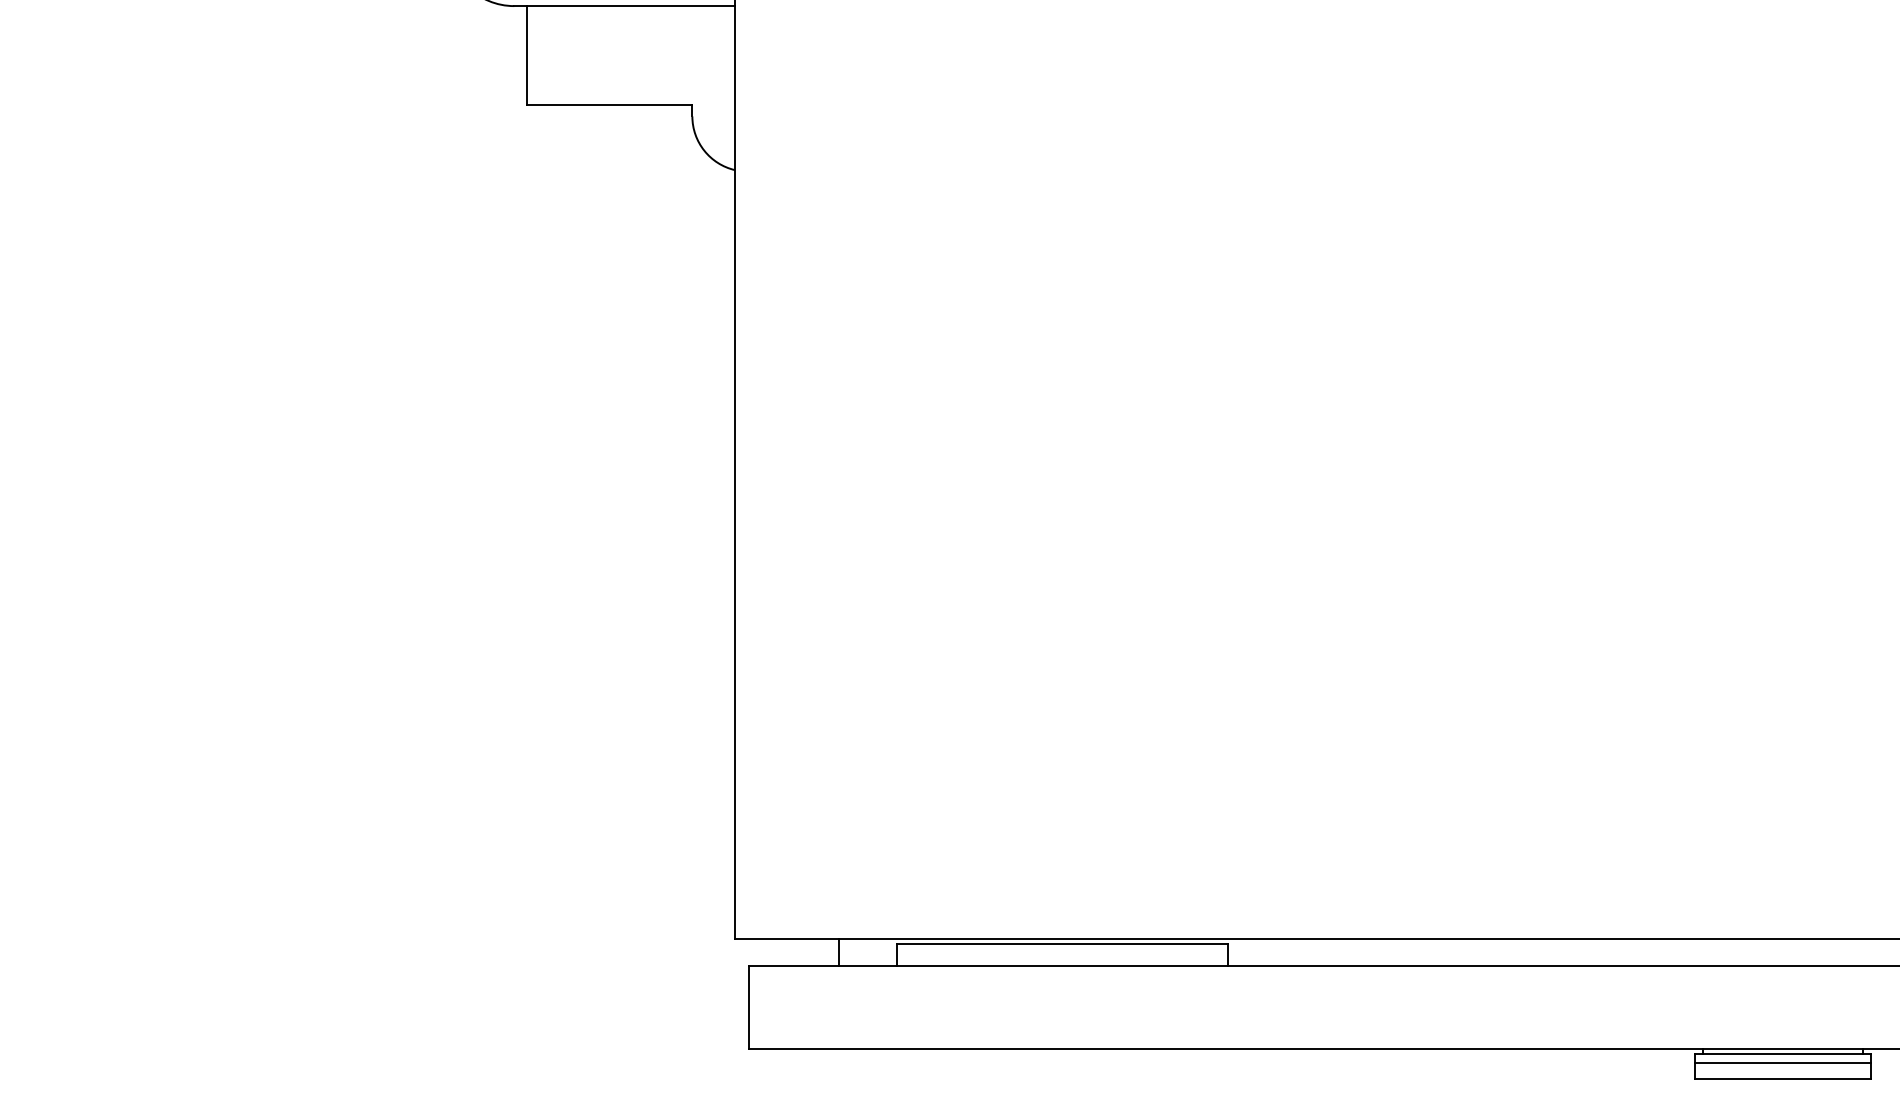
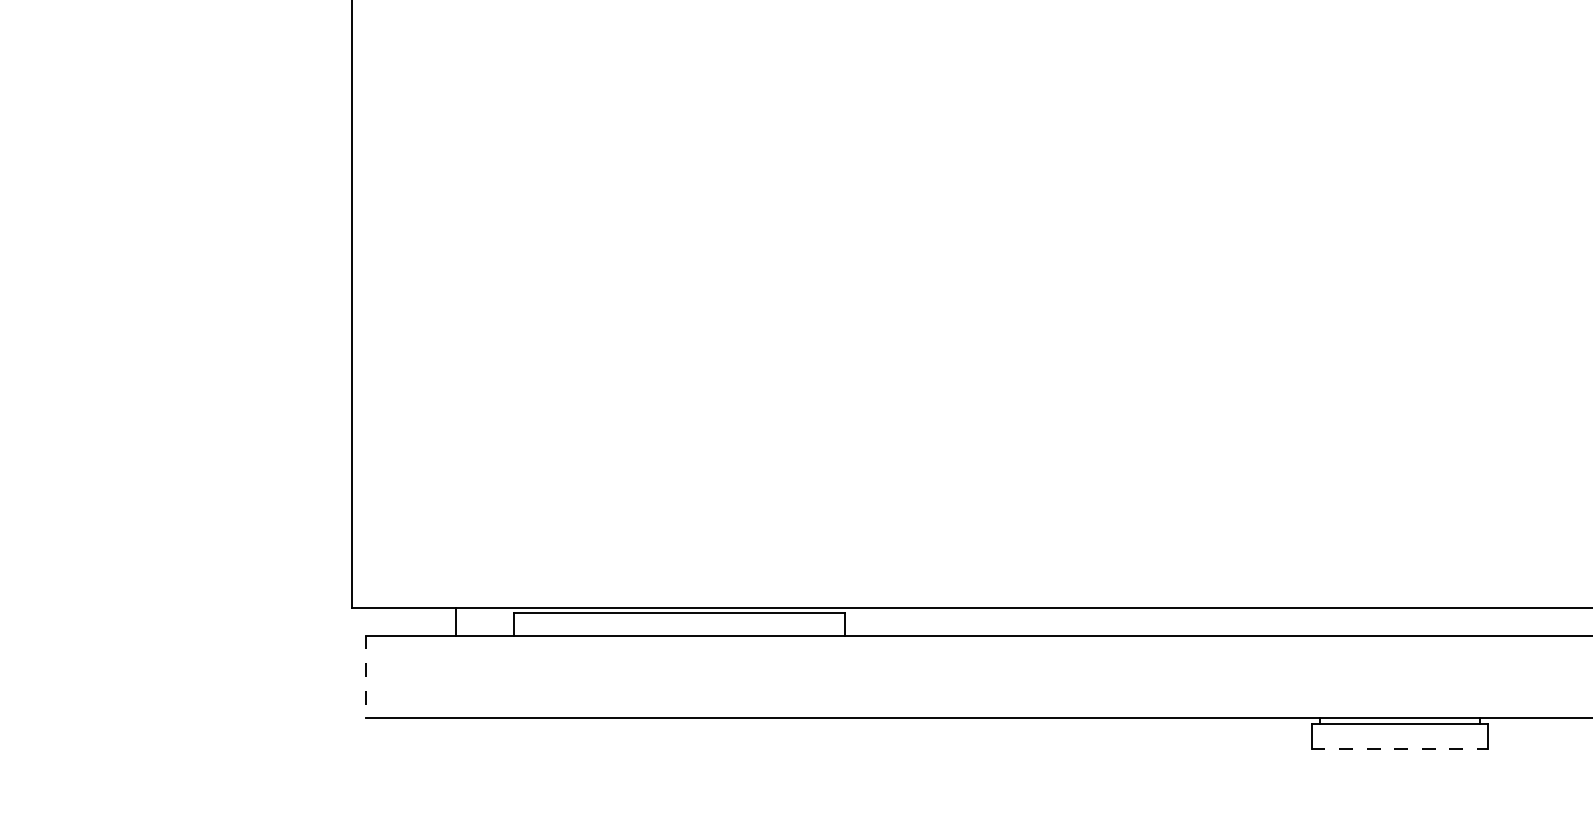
line: (748, 1008) -> (365, 678), solid -> dashed
line: (1782, 1062) -> (1399, 732), removed
line: (1783, 1079) -> (1400, 749), solid -> dashed

